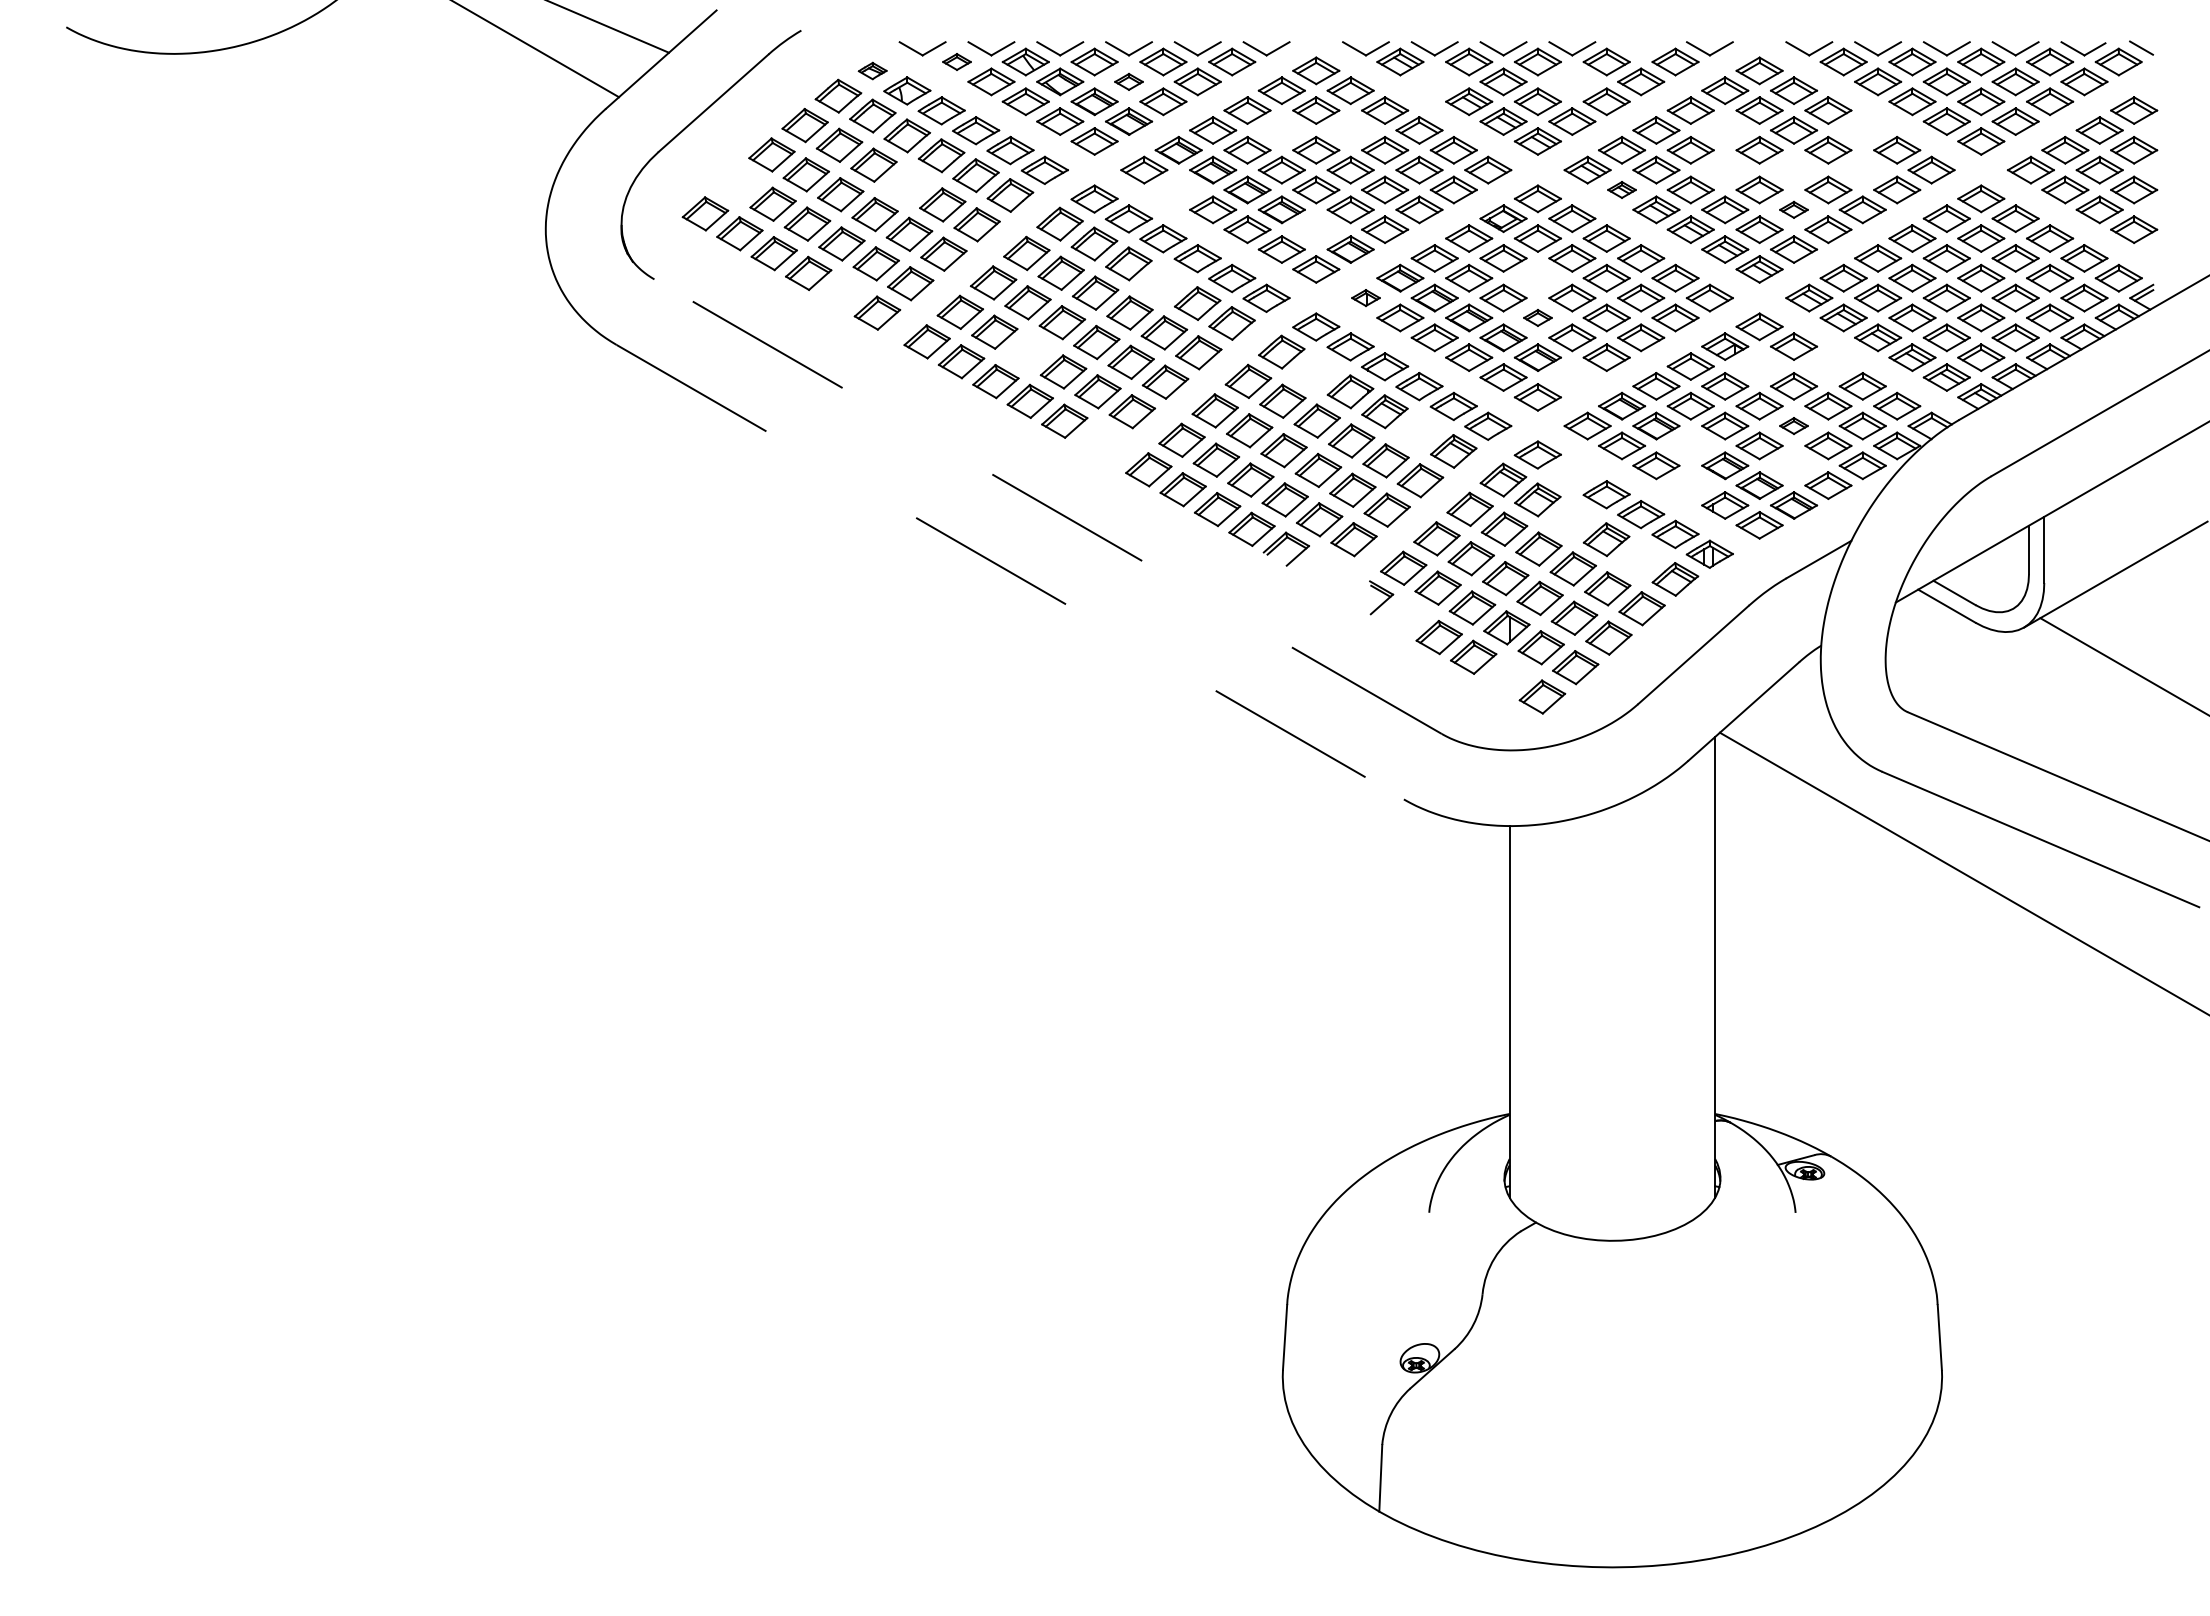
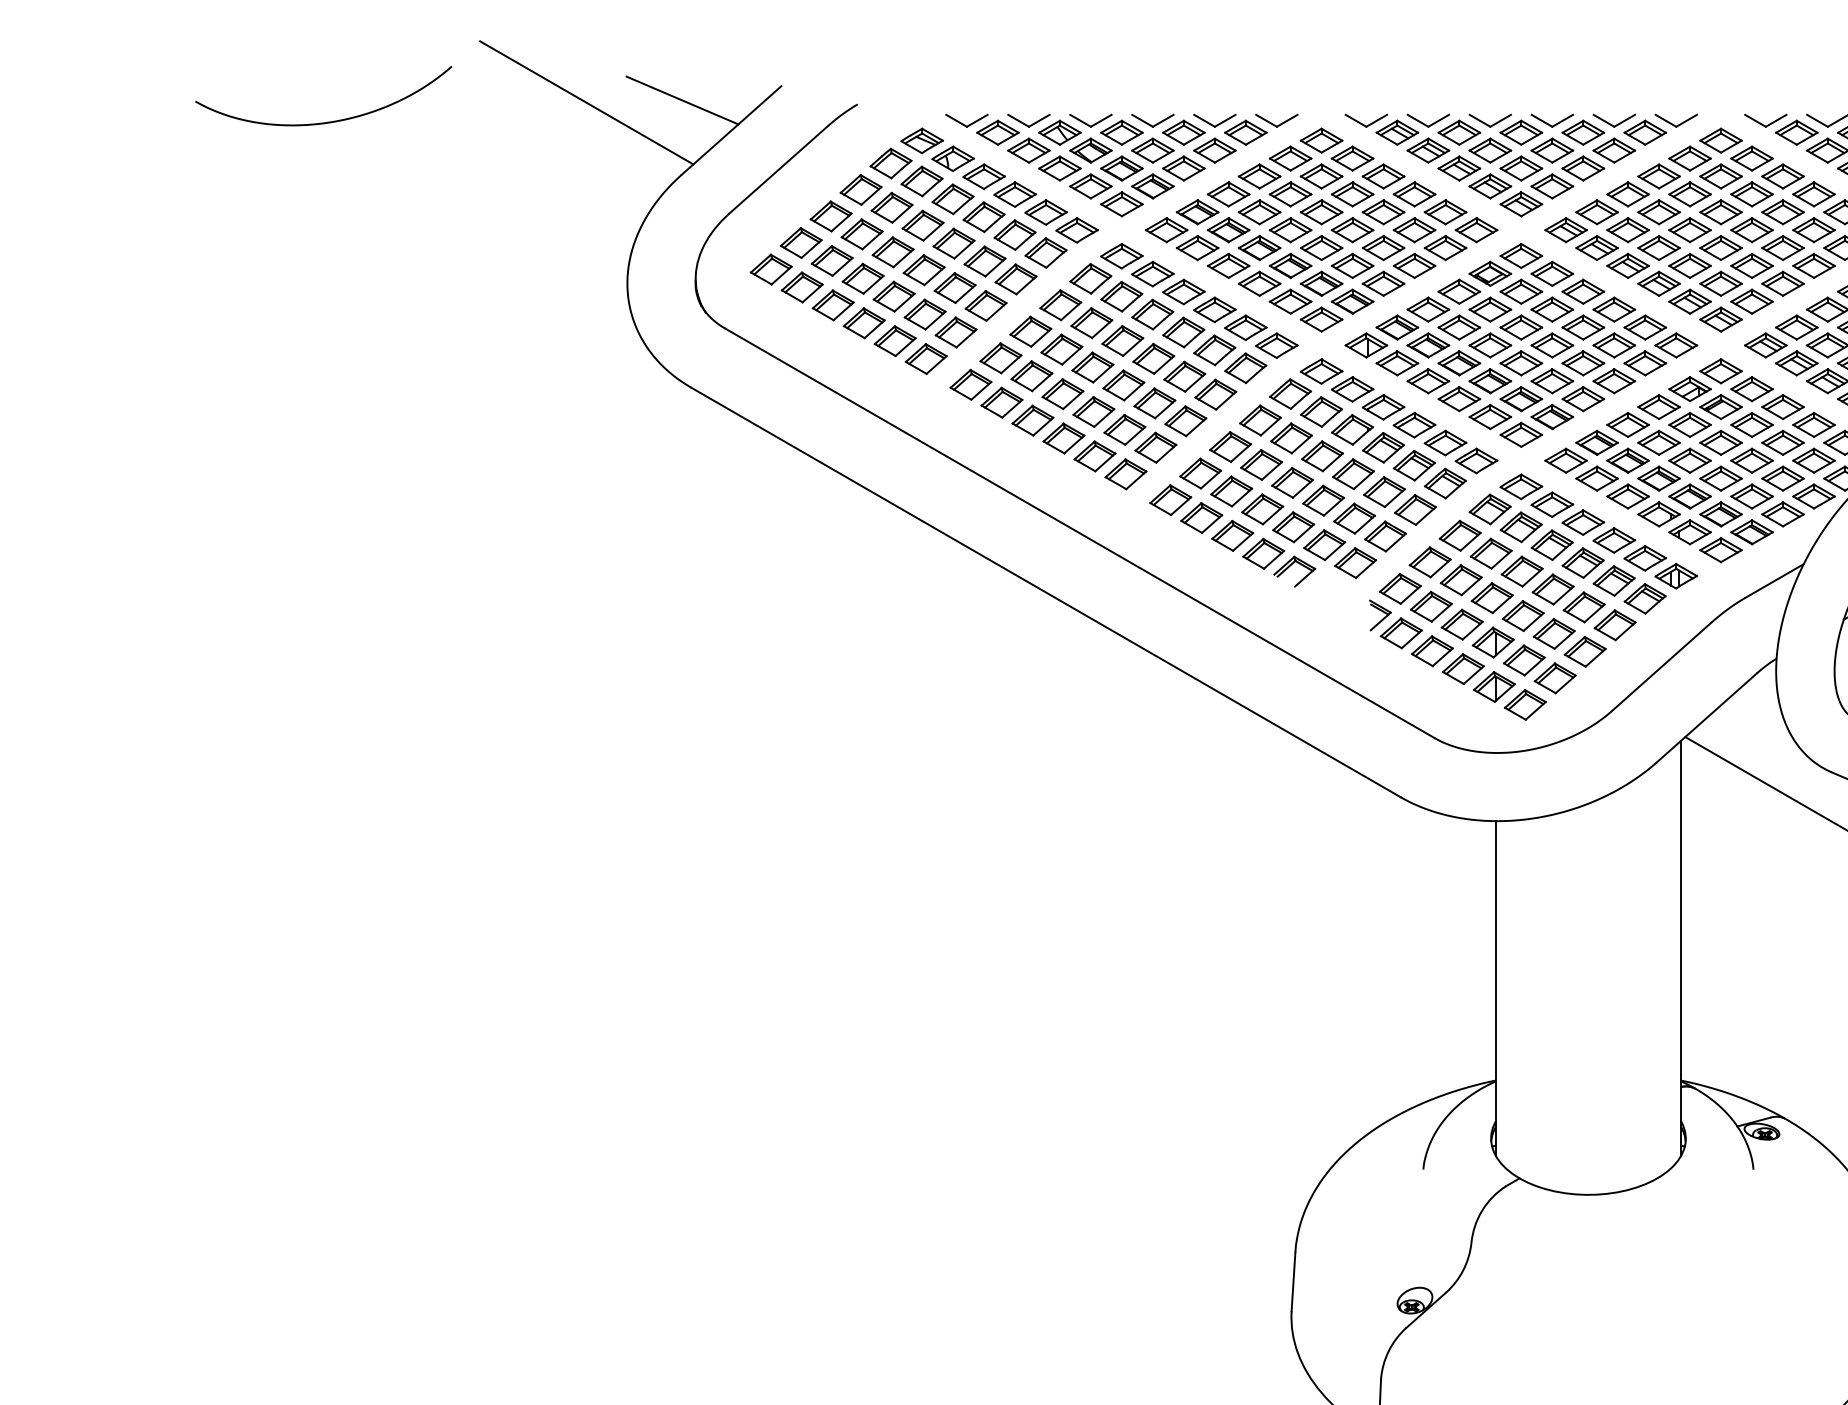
part: (1641, 48) -> (1614, 120), added
part: (956, 61) -> (997, 132), size x1.67
part: (872, 70) -> (921, 140), size x1.67
part: (1128, 81) -> (1152, 150), size x1.67
part: (1434, 81) -> (1428, 150), added
part: (1572, 81) -> (1552, 150), added
part: (1281, 130) -> (1290, 194), added
part: (1350, 130) -> (1352, 194), added
part: (1725, 130) -> (1690, 194), added
part: (1862, 130) -> (1813, 194), added
part: (1725, 169) -> (1690, 229), added
part: (1793, 169) -> (1751, 229), added
part: (1862, 169) -> (1813, 229), added
part: (738, 183) -> (801, 242), added
part: (907, 184) -> (953, 243), added
part: (1178, 189) -> (1197, 247), added
part: (1621, 189) -> (1596, 247), size x1.67
part: (1793, 209) -> (1751, 265), size x1.67
part: (1316, 229) -> (1321, 283), added
part: (1537, 278) -> (1520, 327), added
part: (1163, 283) -> (1183, 332), added
part: (842, 292) -> (894, 340), added
part: (1365, 297) -> (1365, 344), size x1.67
part: (1537, 317) -> (1520, 362), size x1.67
part: (1028, 351) -> (1062, 393), added
part: (1759, 366) -> (1720, 407), added
part: (1828, 366) -> (1783, 407), added
part: (1315, 371) -> (1320, 411), added
part: (1572, 377) -> (1552, 416), added
part: (1793, 425) -> (1751, 460), size x1.67
part: (1419, 431) -> (1414, 465), added
part: (1098, 440) -> (1125, 473), added
part: (1690, 445) -> (1658, 478), added
part: (1793, 465) -> (1751, 496), added
part: (1572, 474) -> (1552, 504), added
part: (1690, 485) -> (1658, 514), added
line: (1048, 506) -> (1080, 533), dashed -> solid
part: (1571, 519) -> (1551, 544), added
part: (1640, 559) -> (1613, 580), added
line: (1010, 572) -> (1046, 592), dashed -> solid
part: (1404, 617) -> (1401, 633), added
part: (1507, 676) -> (1493, 686), added

